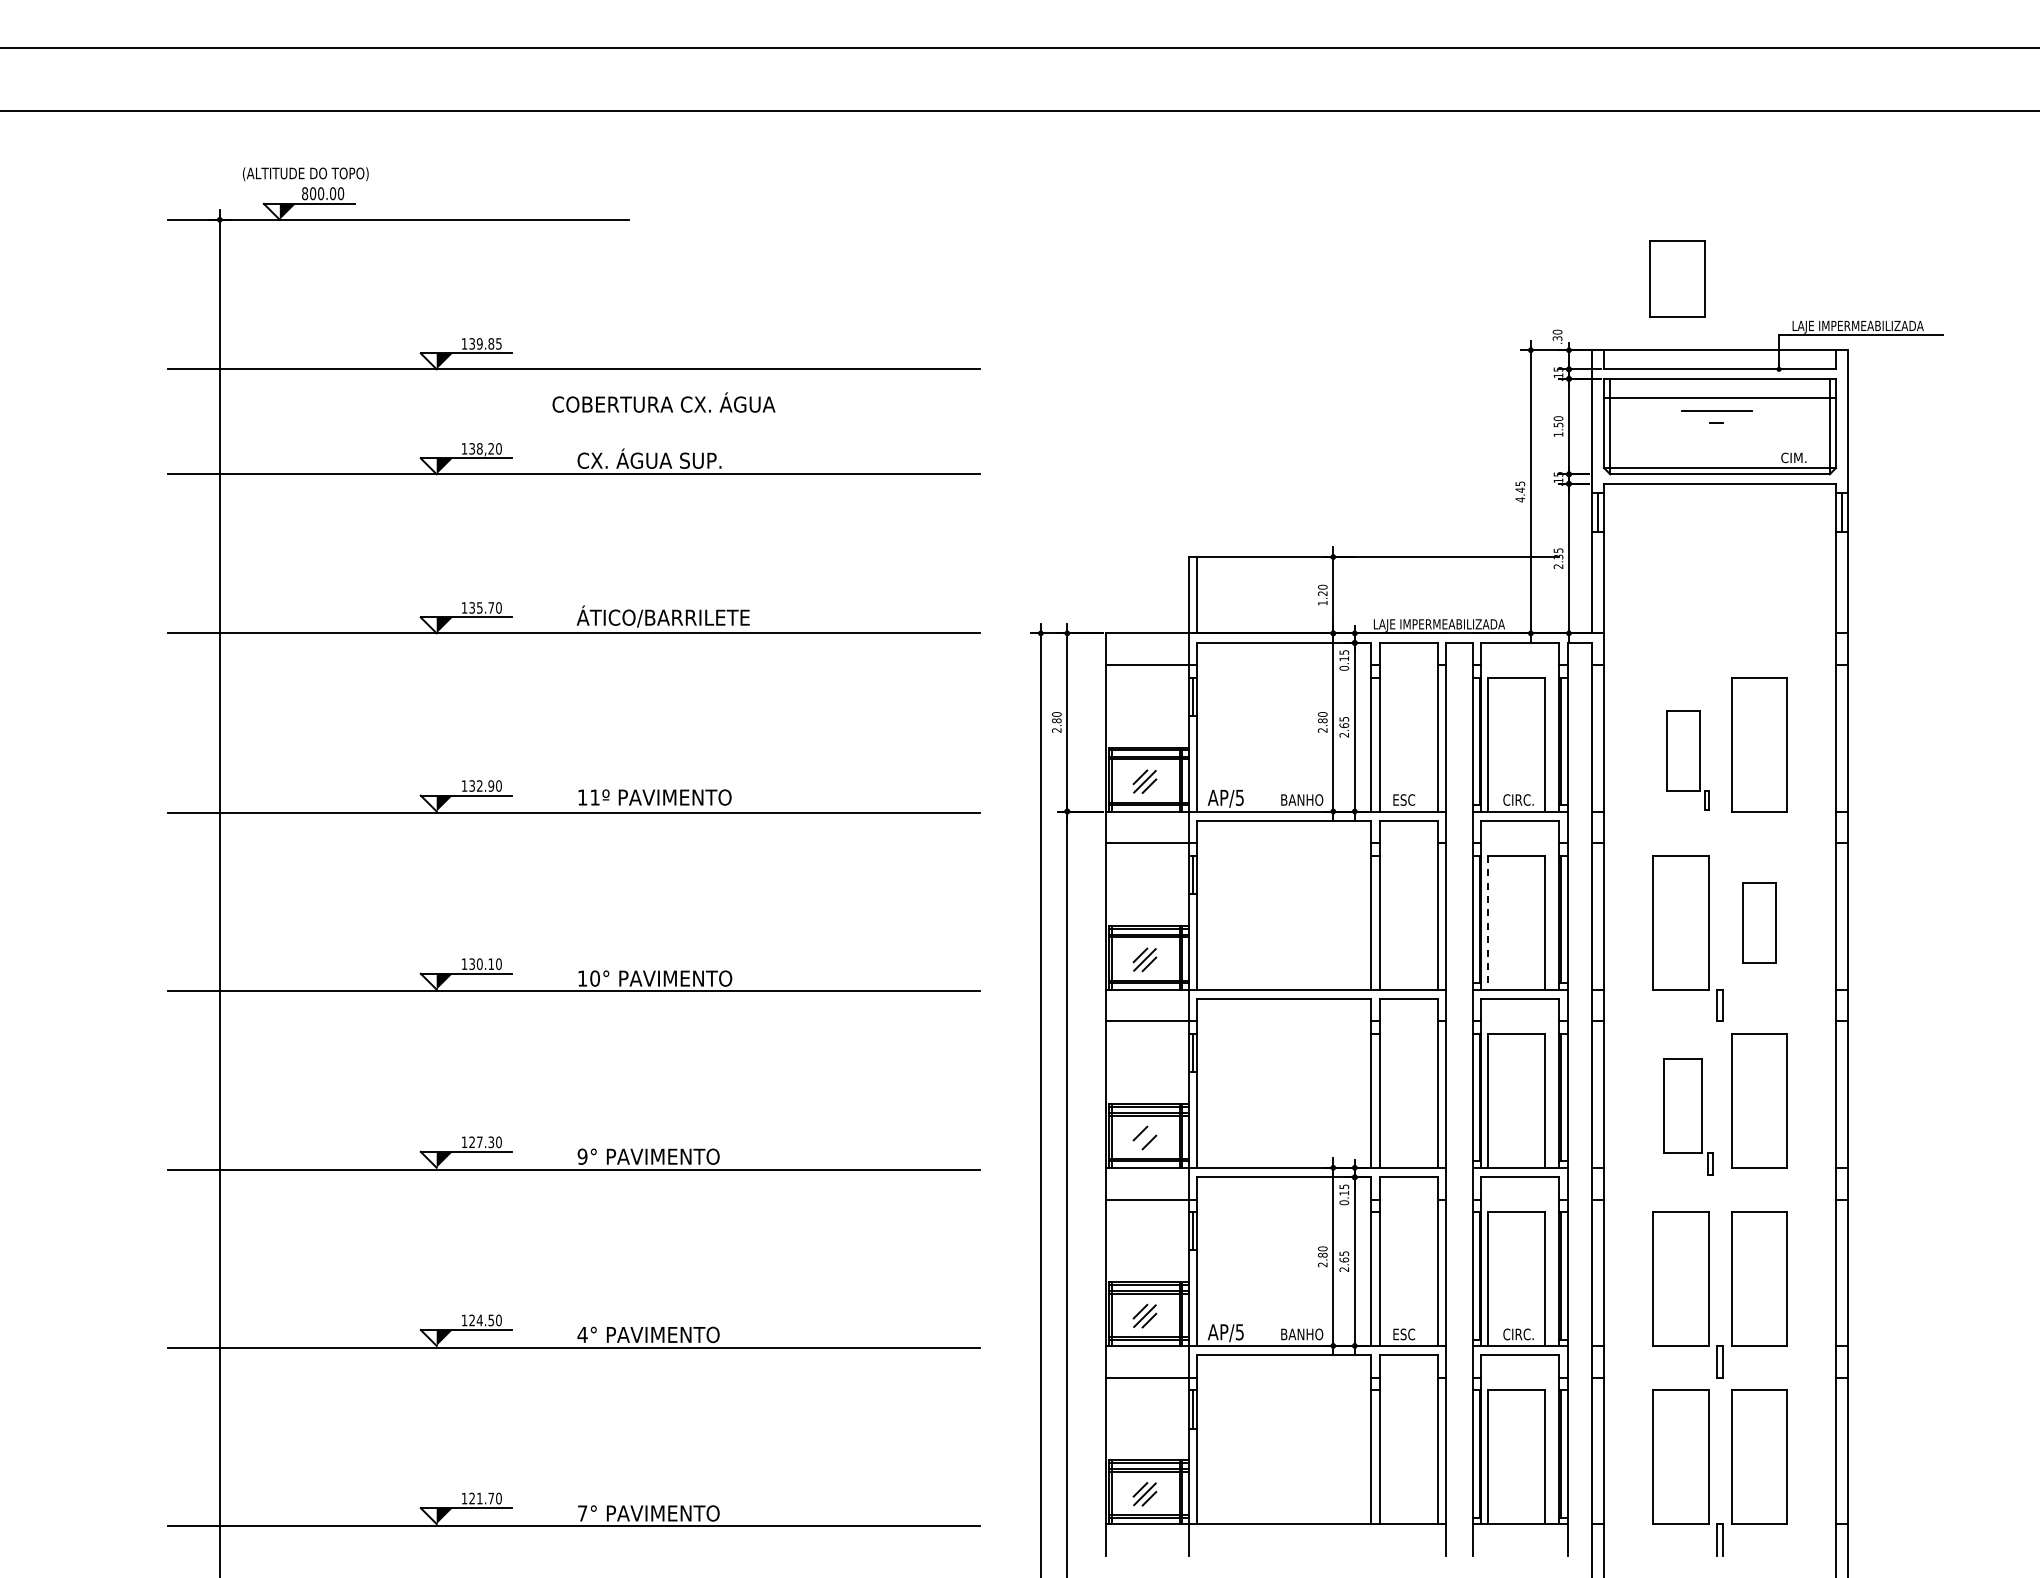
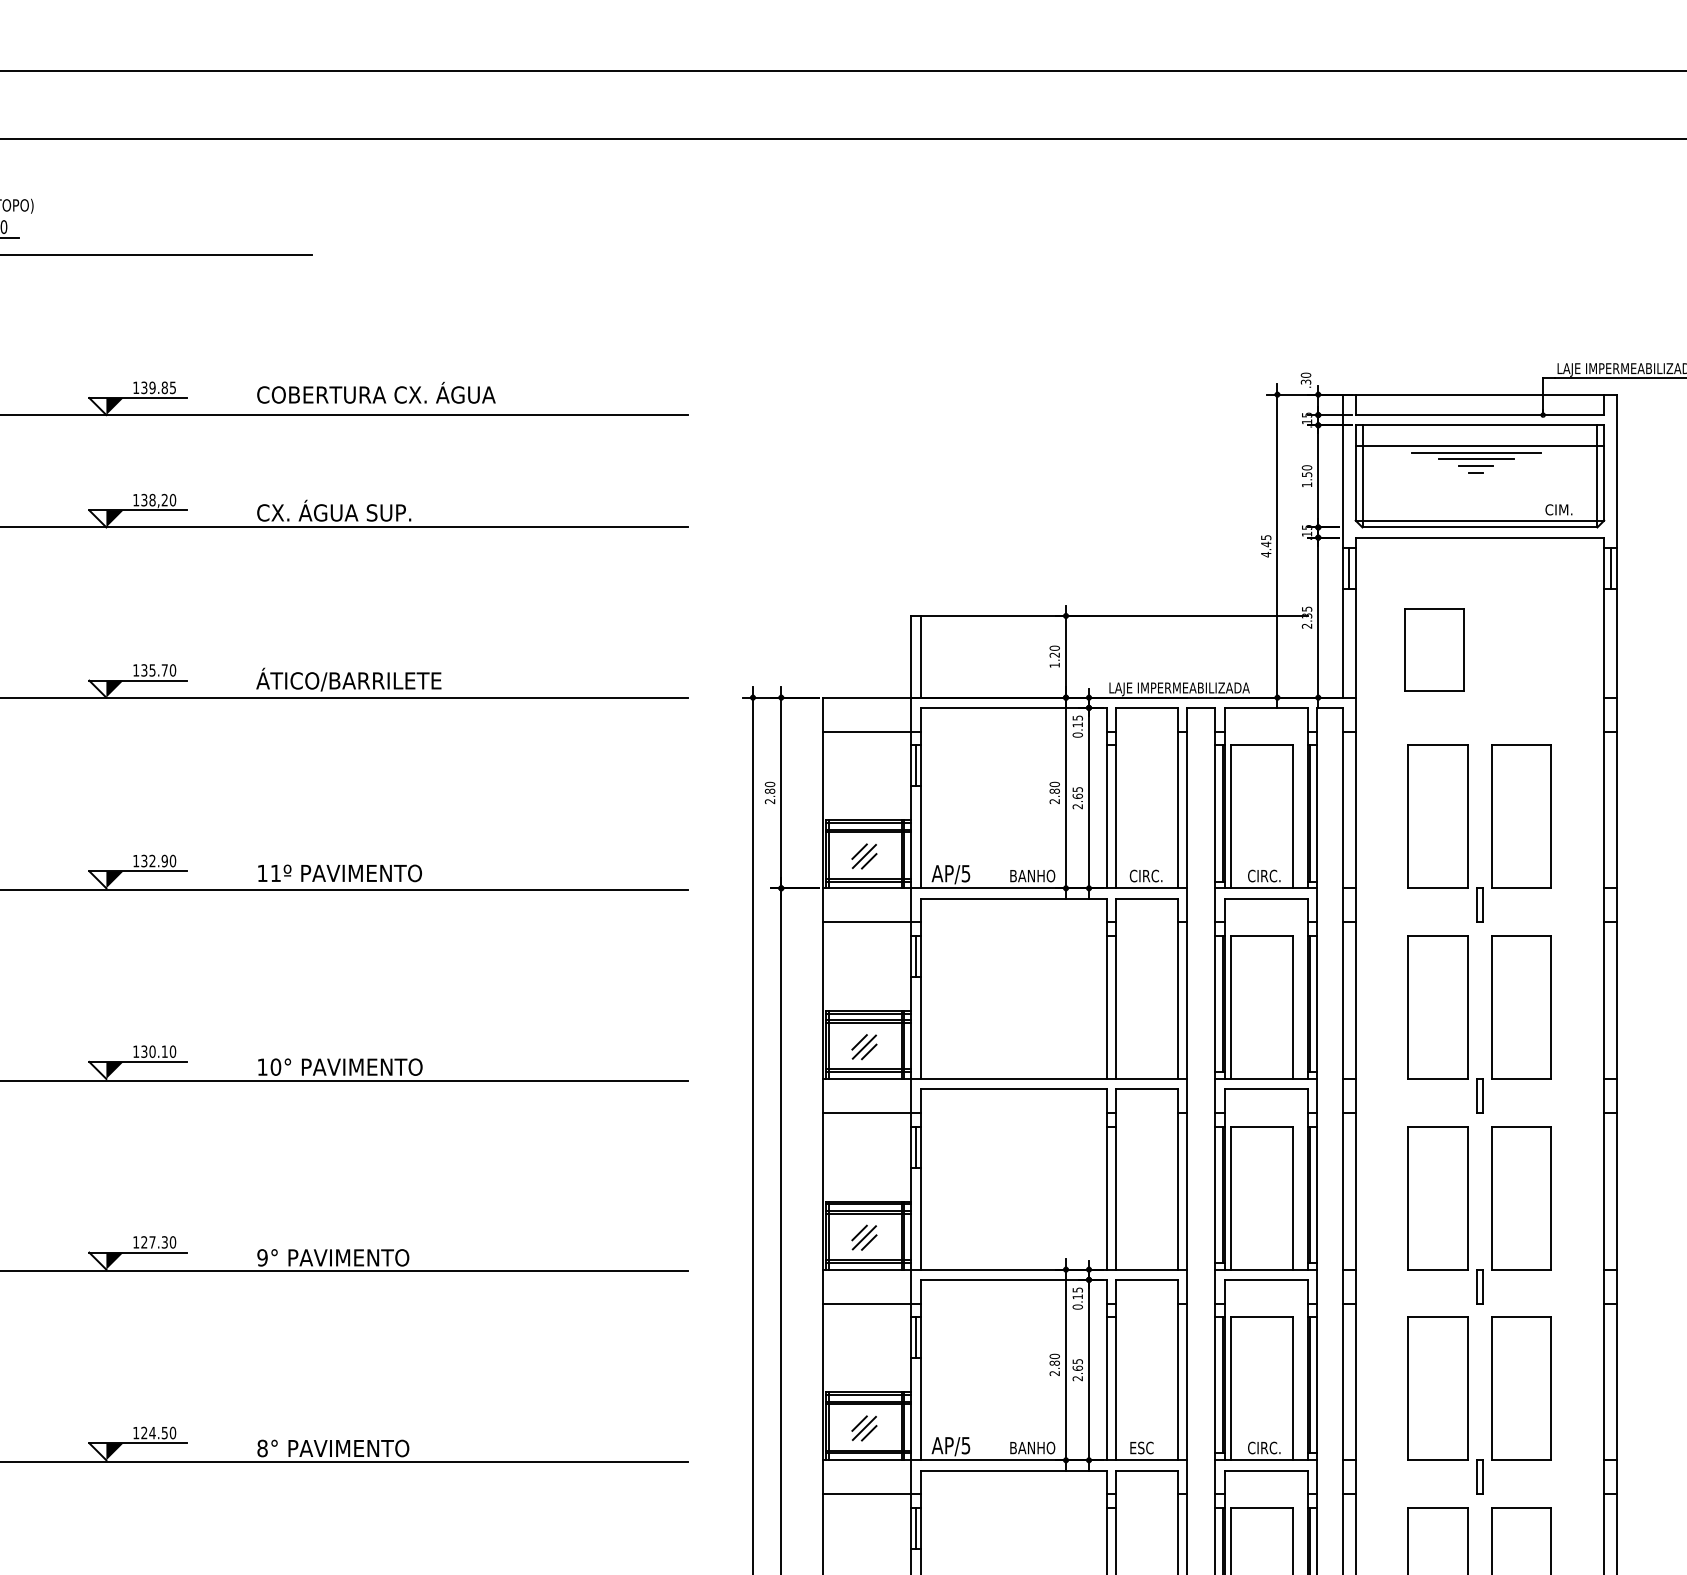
part: (1677, 278) -> (1434, 649), moved
text: (663, 402) -> (375, 392), moved
line: (1716, 404) -> (1476, 452), added
line: (1716, 417) -> (1476, 466), added
part: (1687, 760) -> (1445, 833), size x1.67
text: (1408, 799) -> (1146, 875), ESC -> CIRC.
line: (1487, 922) -> (1231, 1007), dashed -> solid
part: (1759, 922) -> (1522, 1007), size x1.67
part: (1687, 1116) -> (1445, 1214), size x1.43
line: (1144, 1137) -> (863, 1237), added
text: (582, 1334) -> (262, 1448), 4° -> 8°

